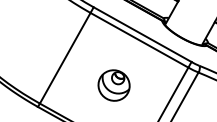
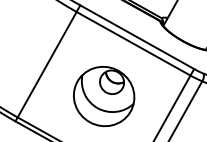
part: (113, 85) -> (103, 96), size x1.67

